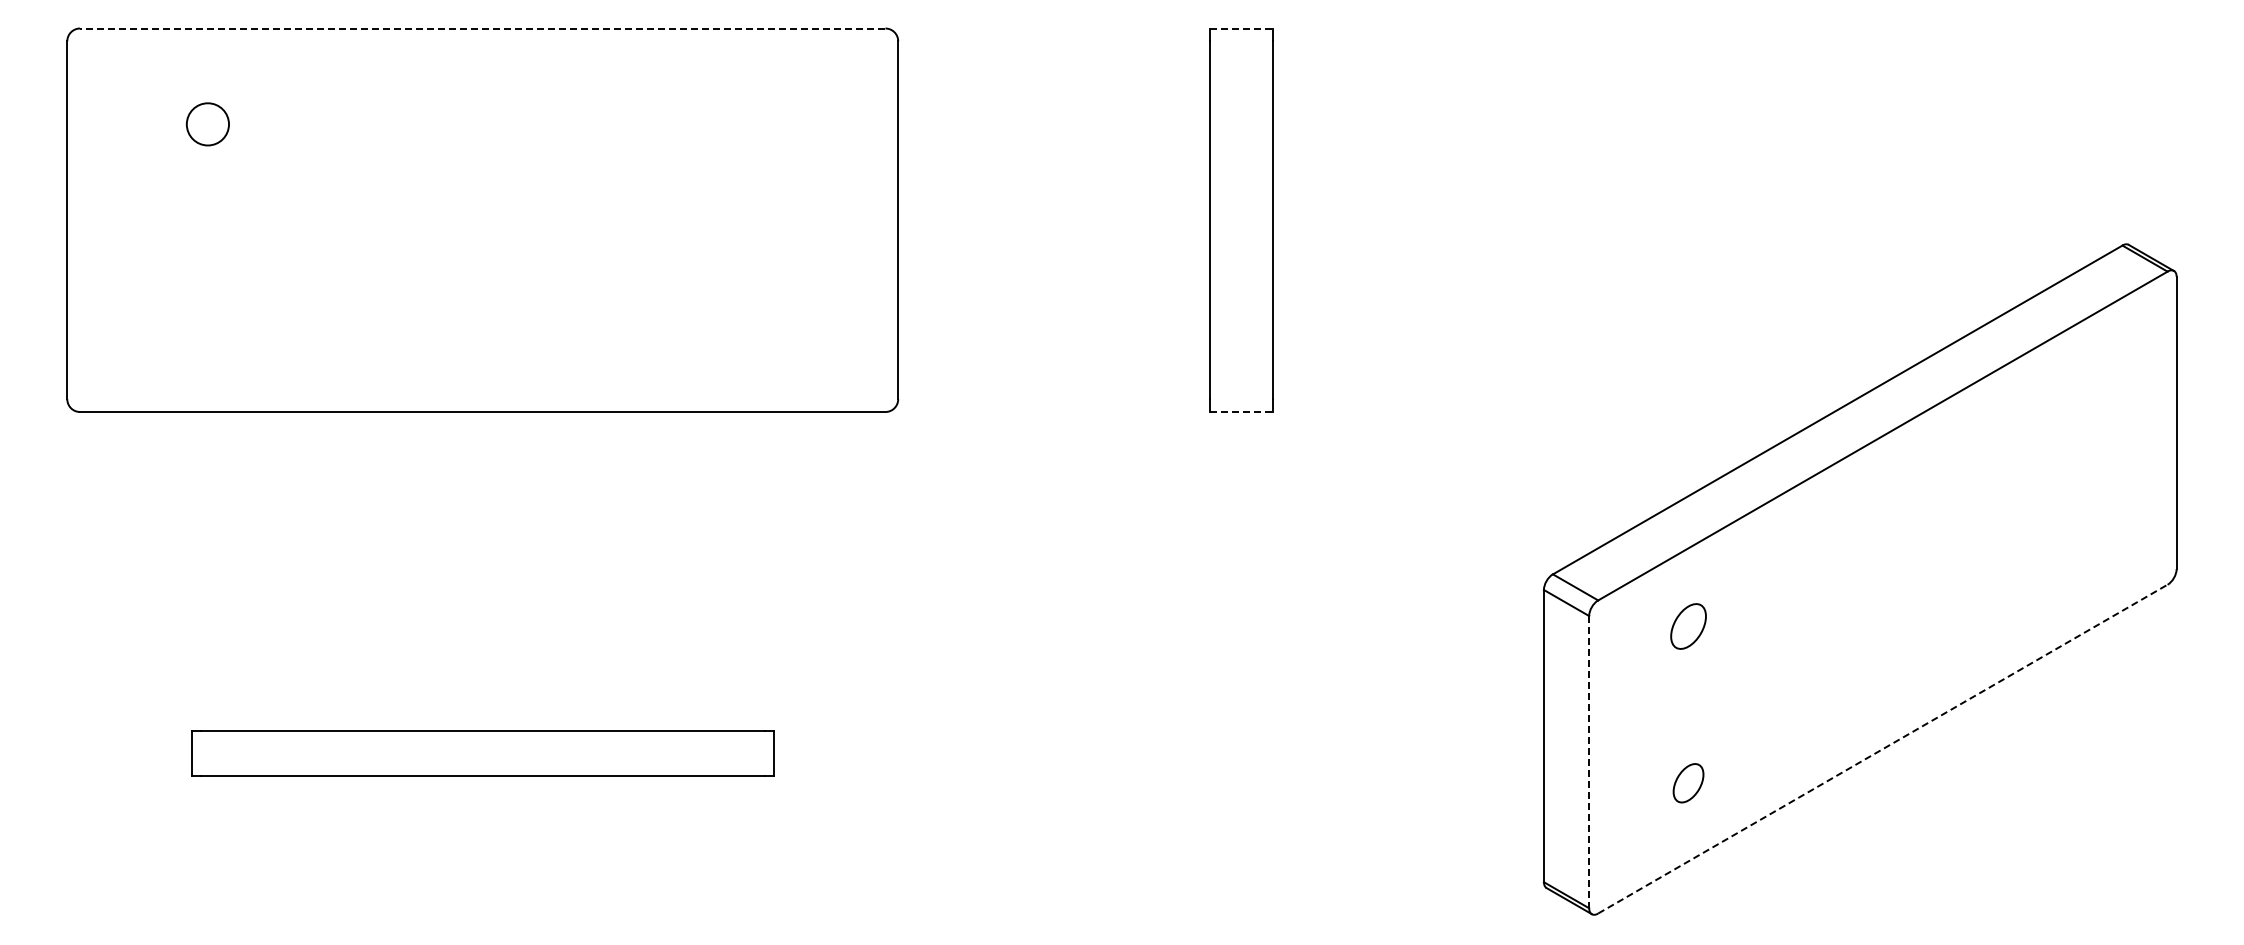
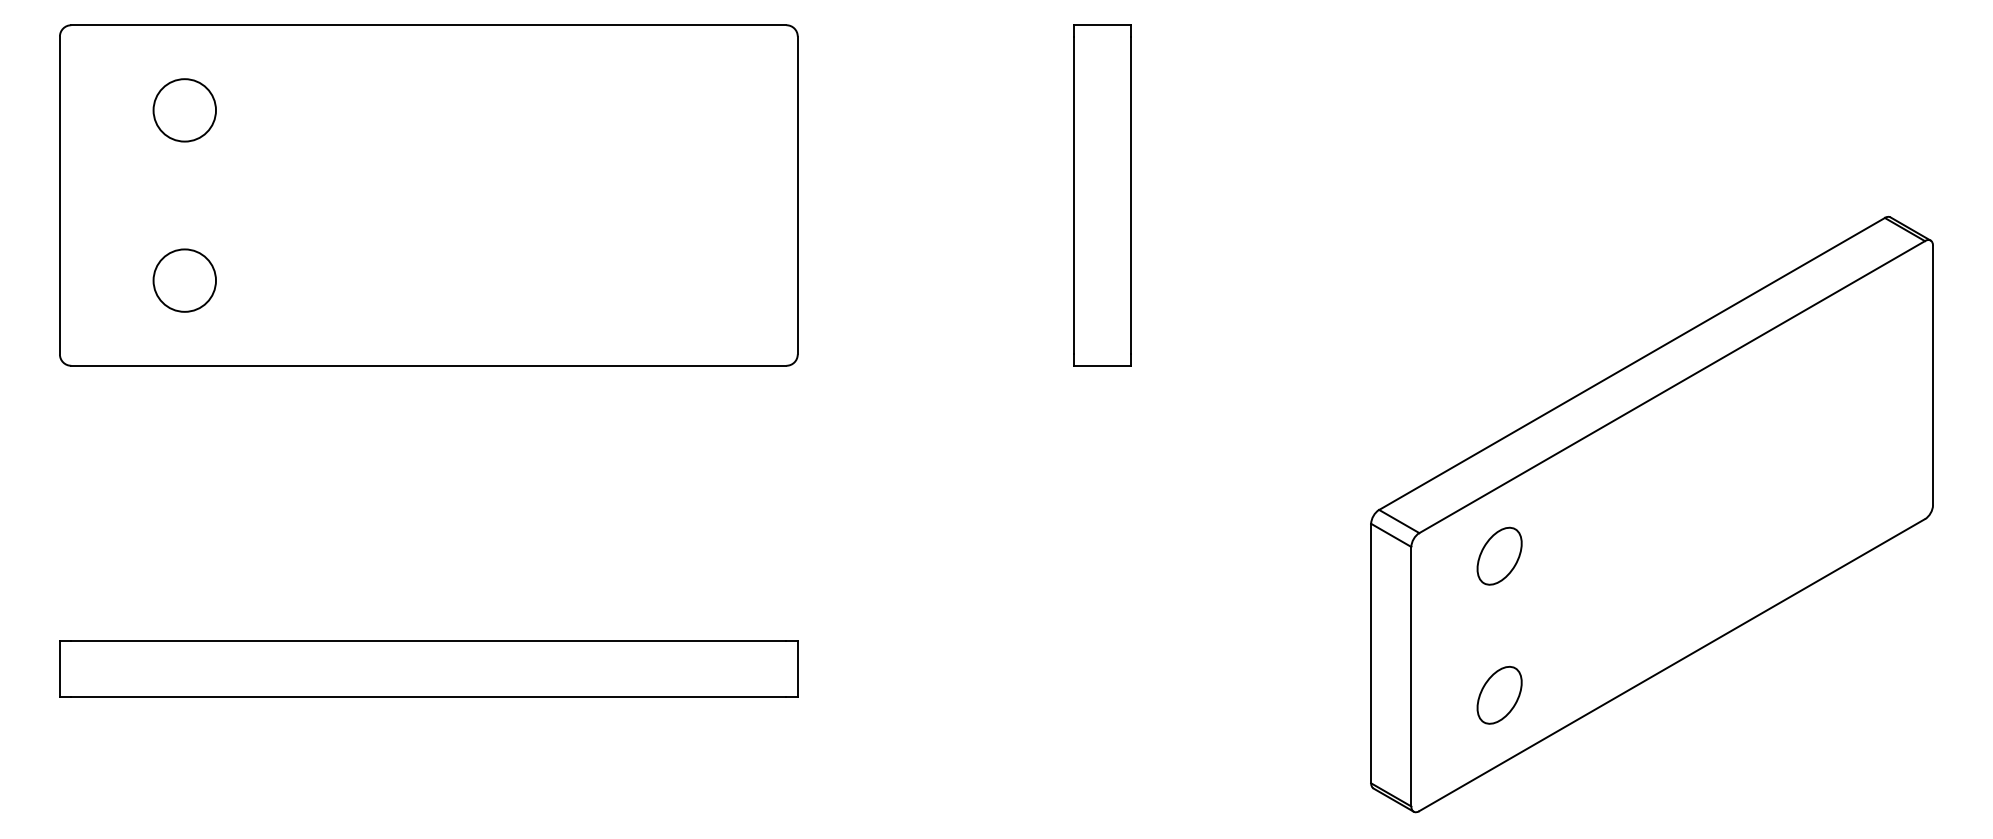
line: (482, 28) -> (428, 25), dashed -> solid
line: (1241, 28) -> (1102, 25), dashed -> solid
circle: (207, 124) -> (184, 110), size x1.67
circle: (207, 316) -> (184, 280), added
line: (1241, 412) -> (1102, 366), dashed -> solid
part: (1688, 626) -> (1499, 556), size x1.43
line: (1882, 749) -> (1671, 665), dashed -> solid
part: (482, 753) -> (428, 669), size x1.43
line: (1589, 762) -> (1411, 677), dashed -> solid
part: (1688, 783) -> (1499, 695), size x1.67

